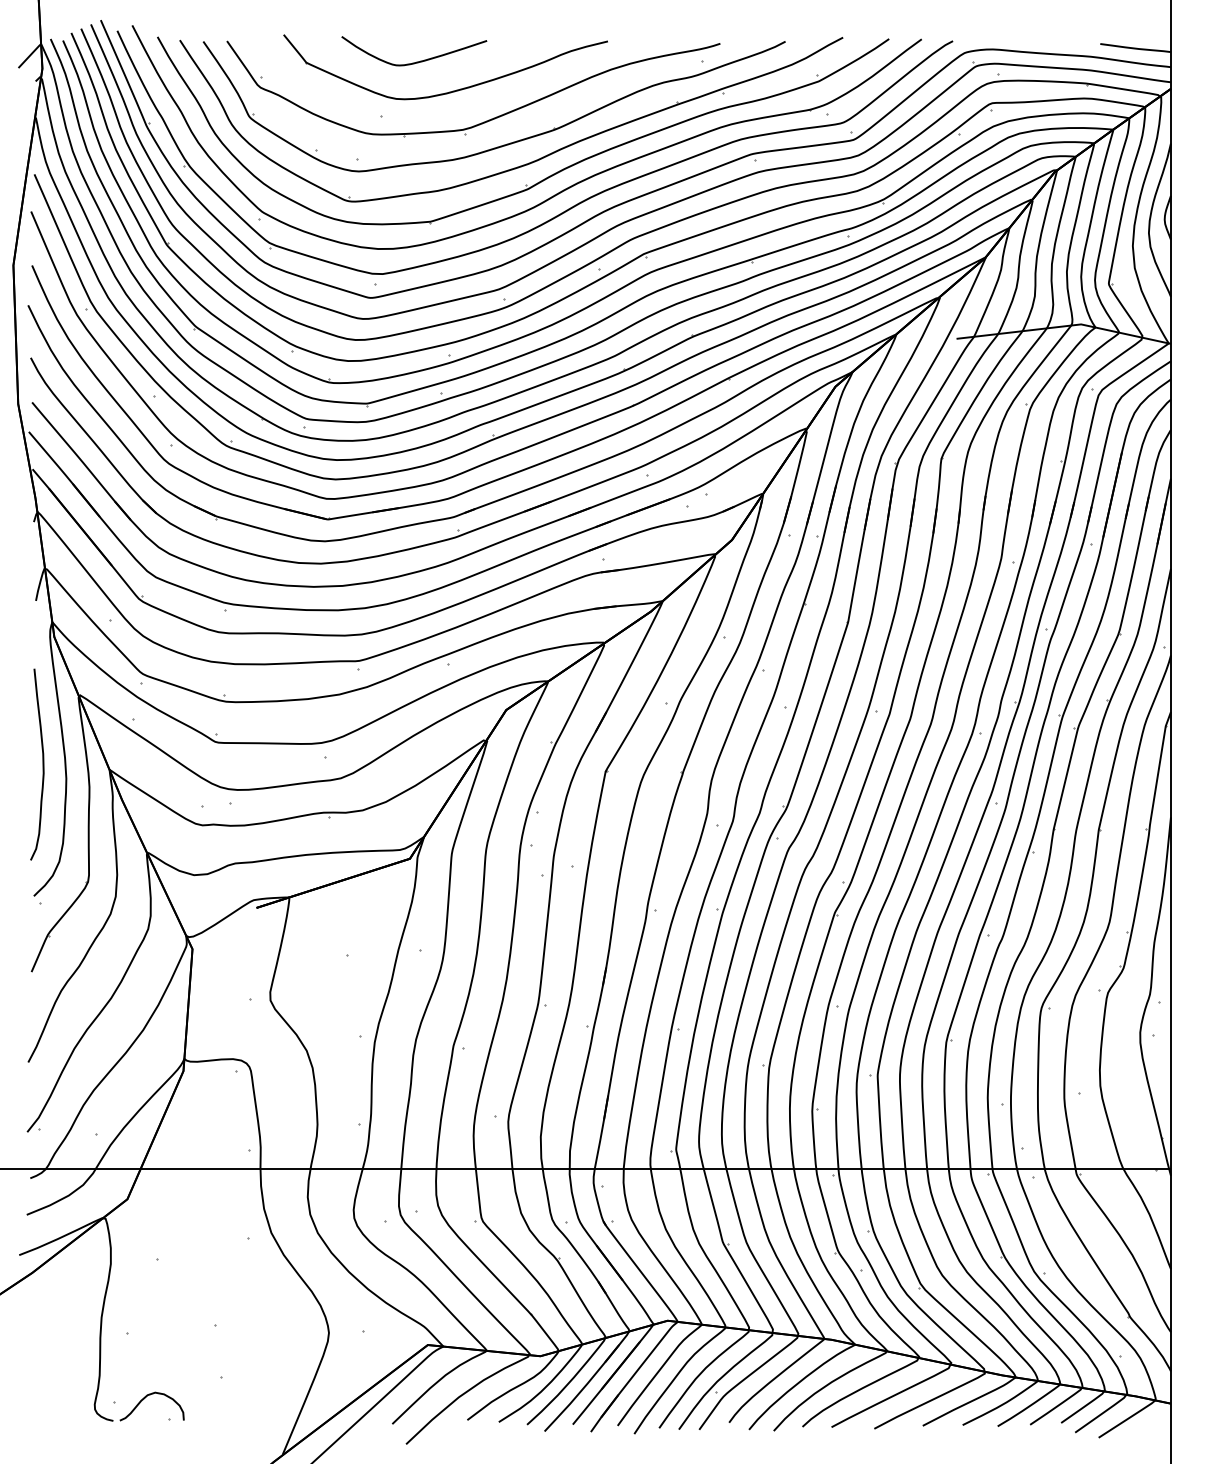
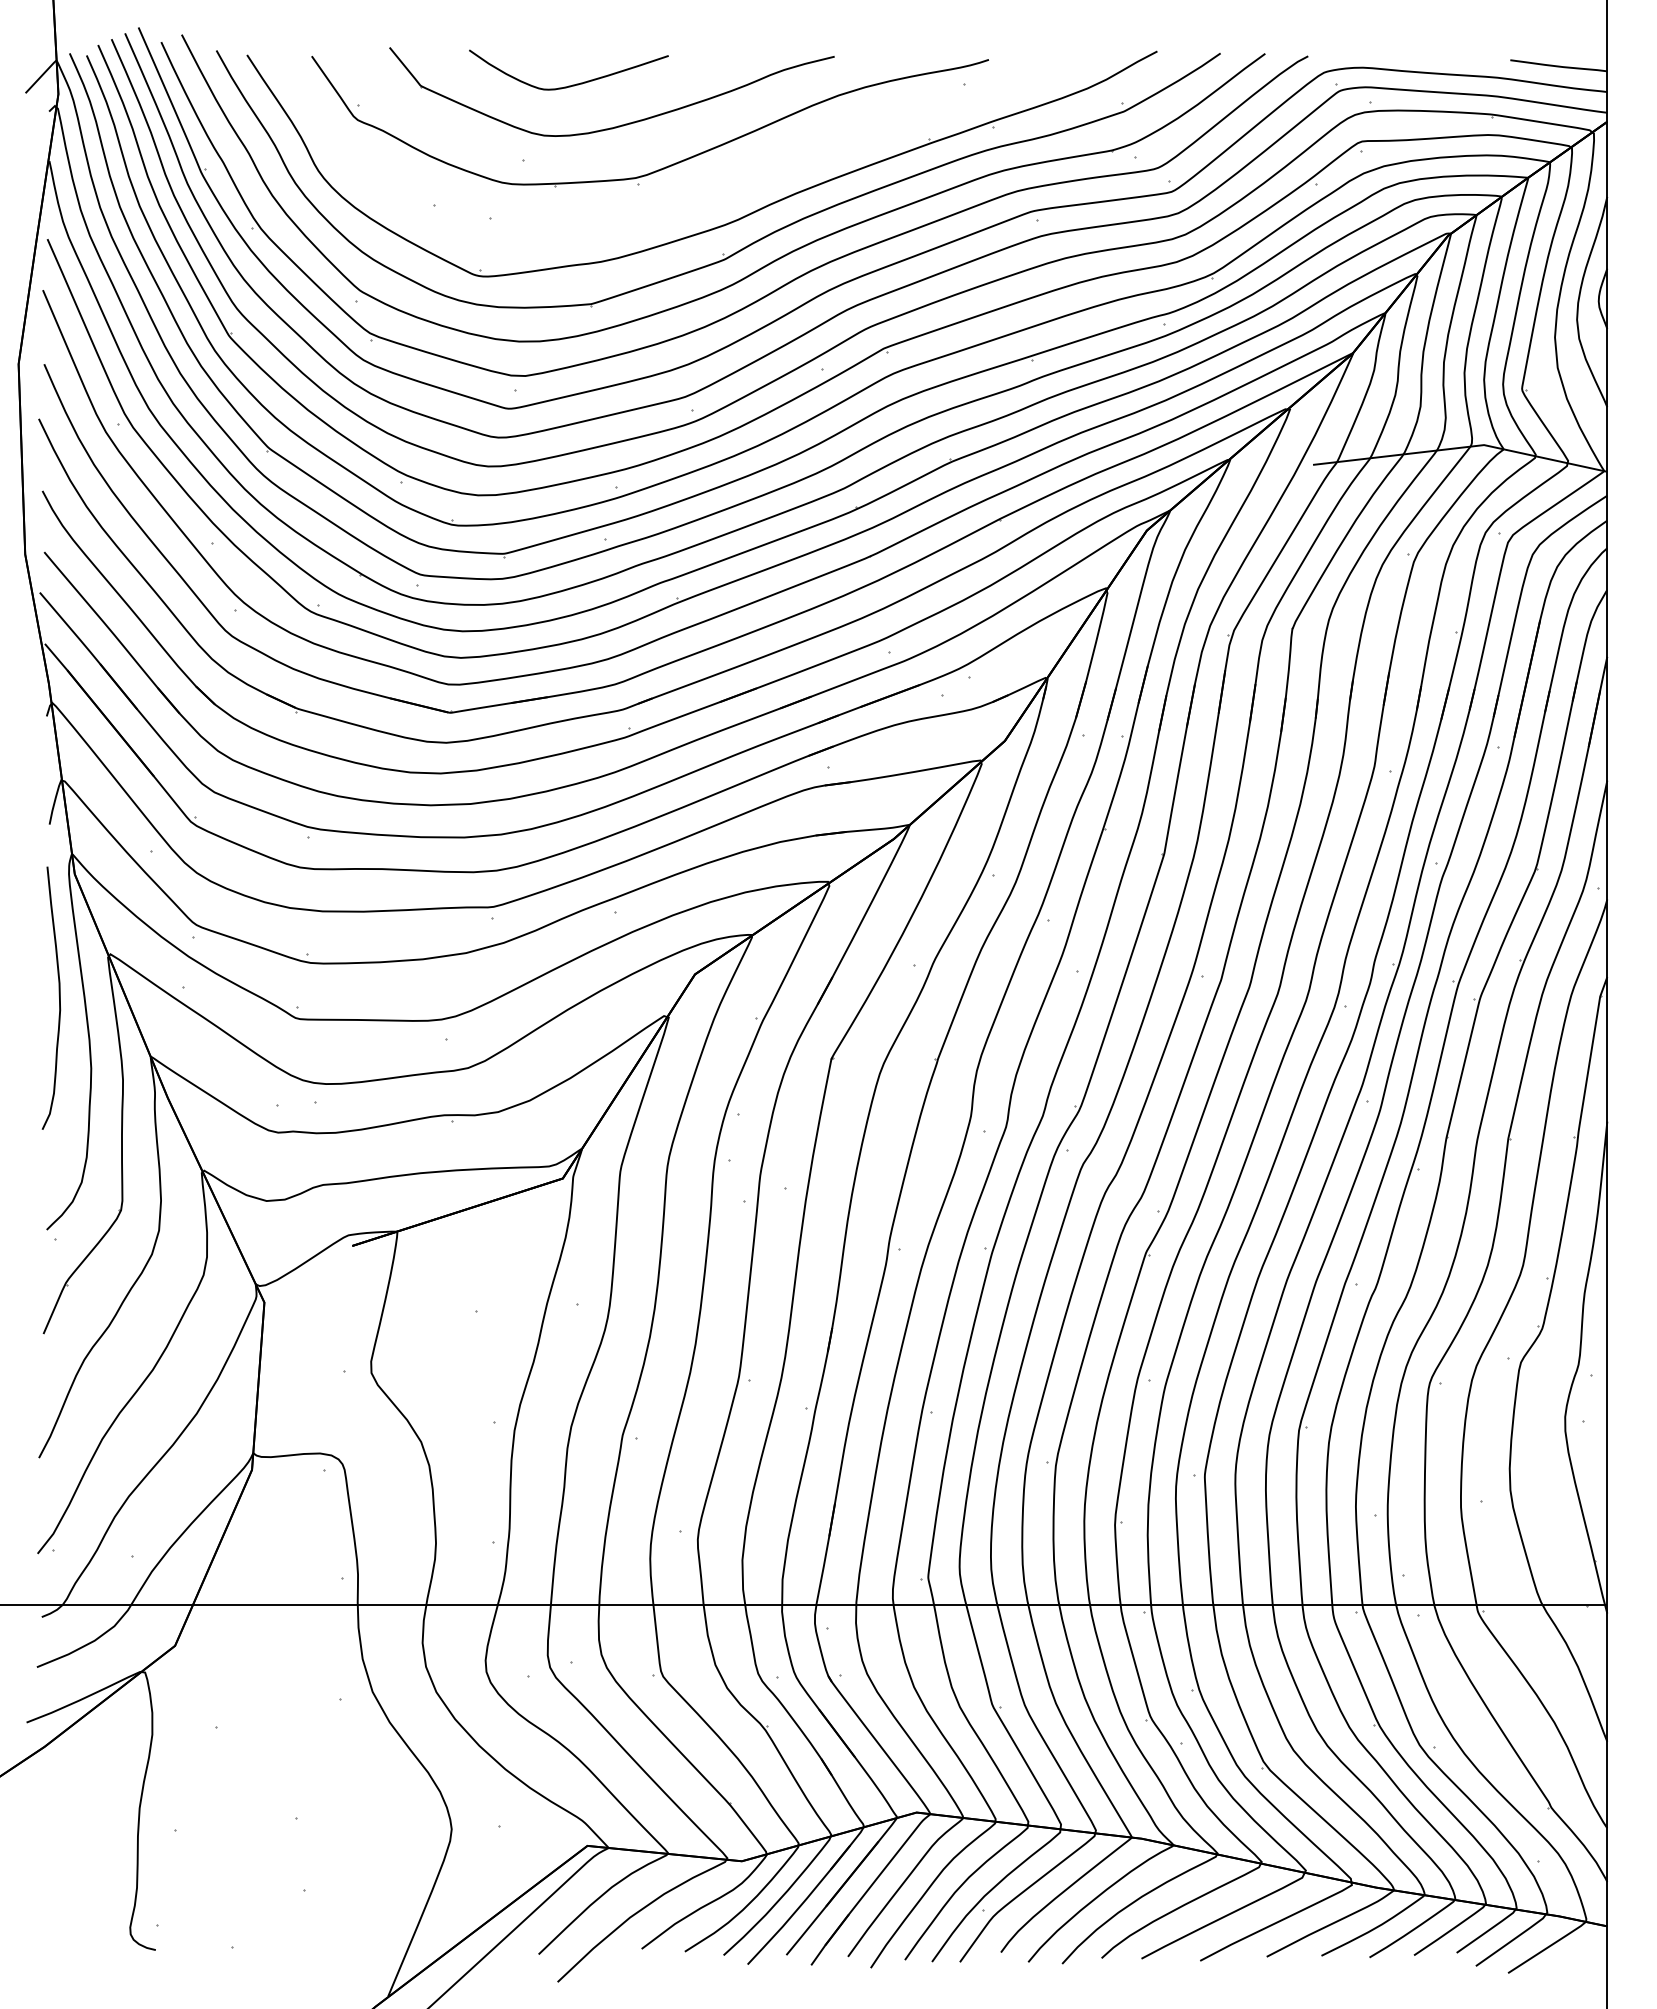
part: (506, 144) -> (695, 197), removed
curve: (42, 762) -> (58, 995), moved
curve: (145, 1397) -> (200, 1918), removed

